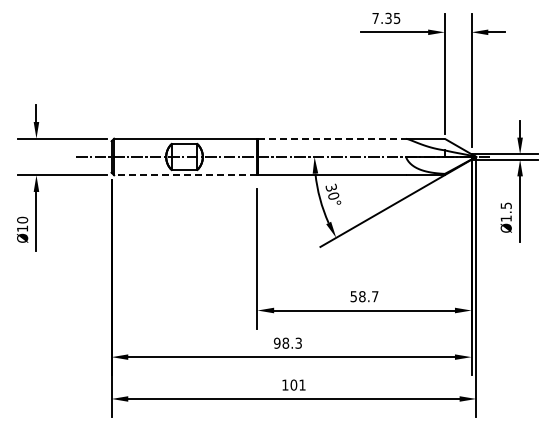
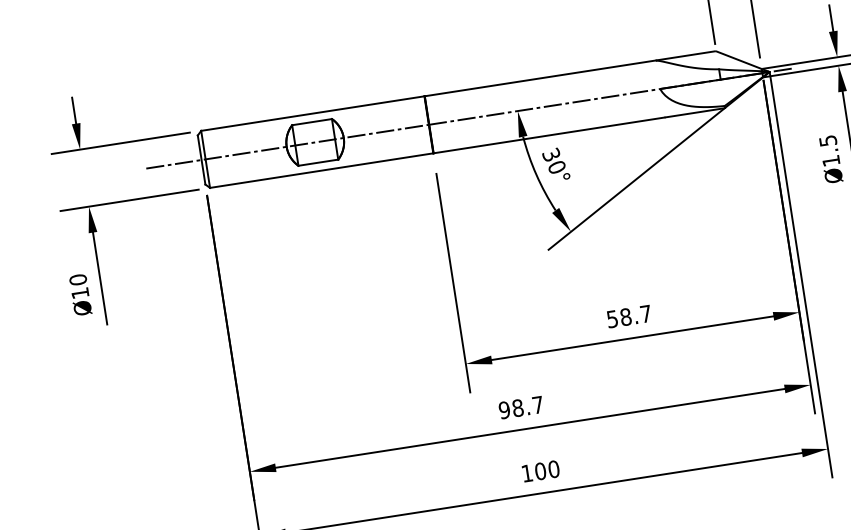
line: (332, 138) -> (541, 77), dashed -> solid
line: (185, 175) -> (321, 171), dashed -> solid
text: (298, 342) -> (537, 403), 98.3 -> 98.7
text: (302, 384) -> (553, 468), 101 -> 100

